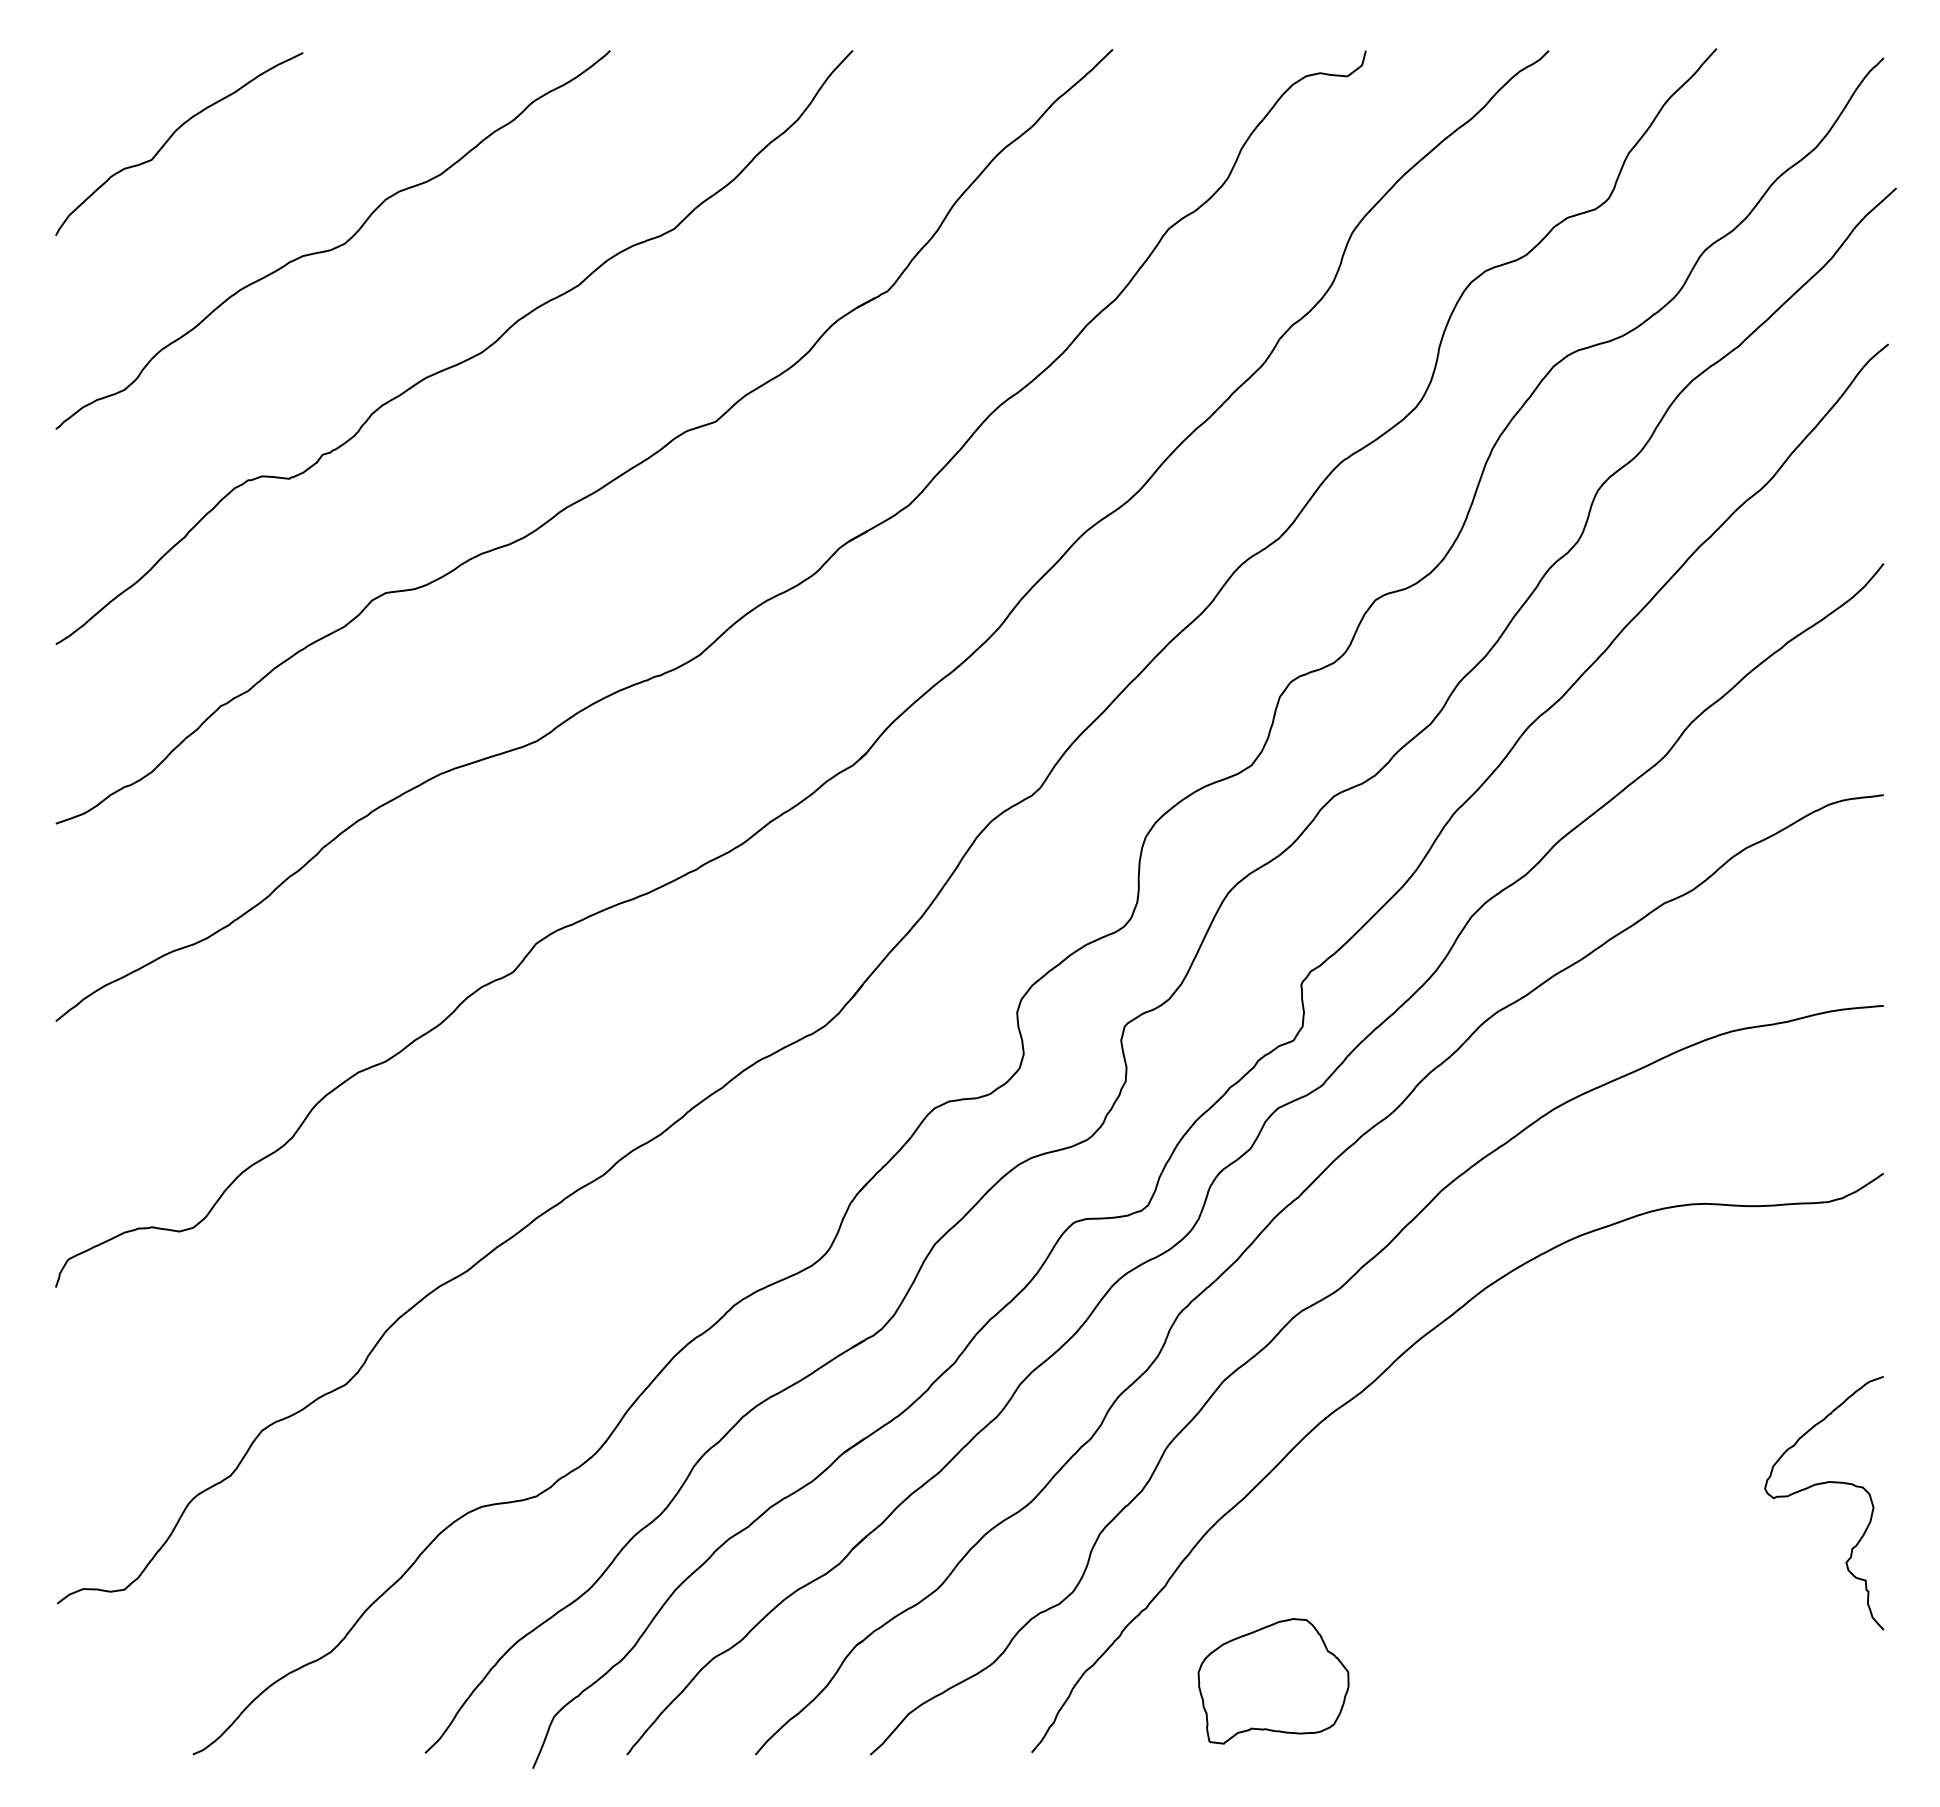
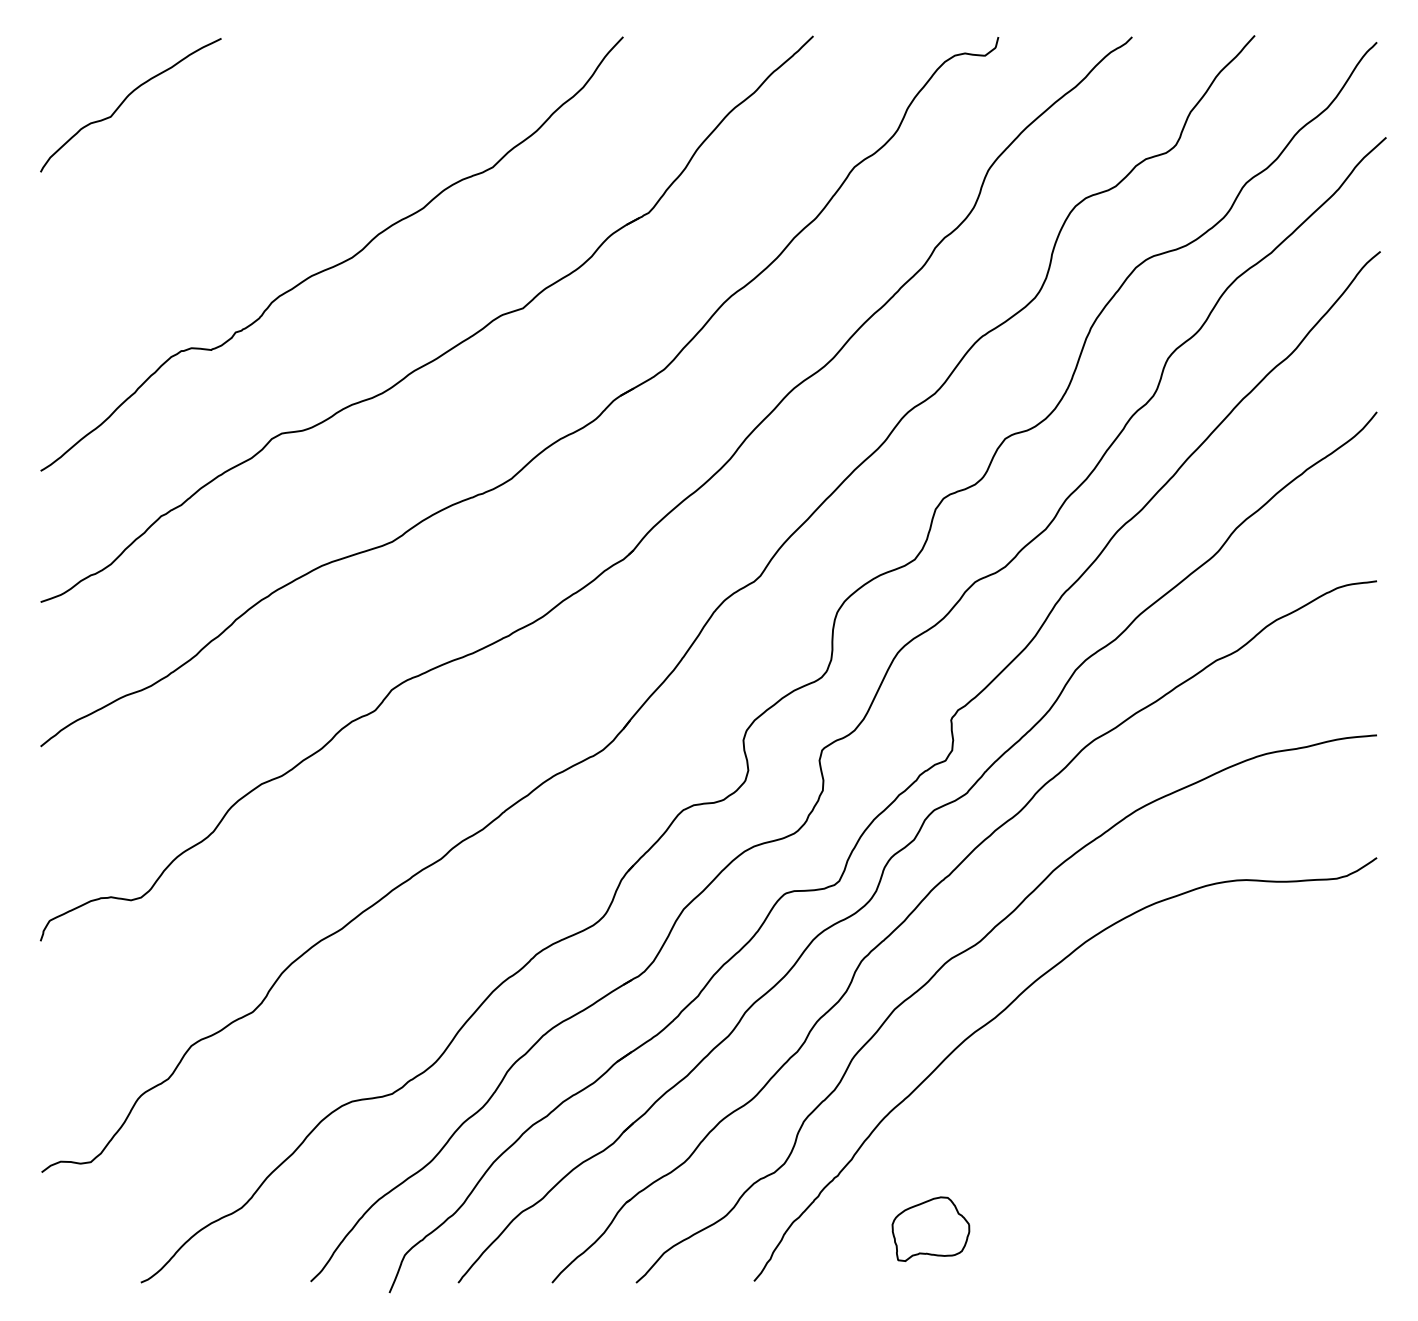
curve: (336, 246) -> (245, 180), removed
curve: (1823, 1484) -> (1332, 1085), removed
part: (1273, 1681) -> (930, 1229), size x0.7

